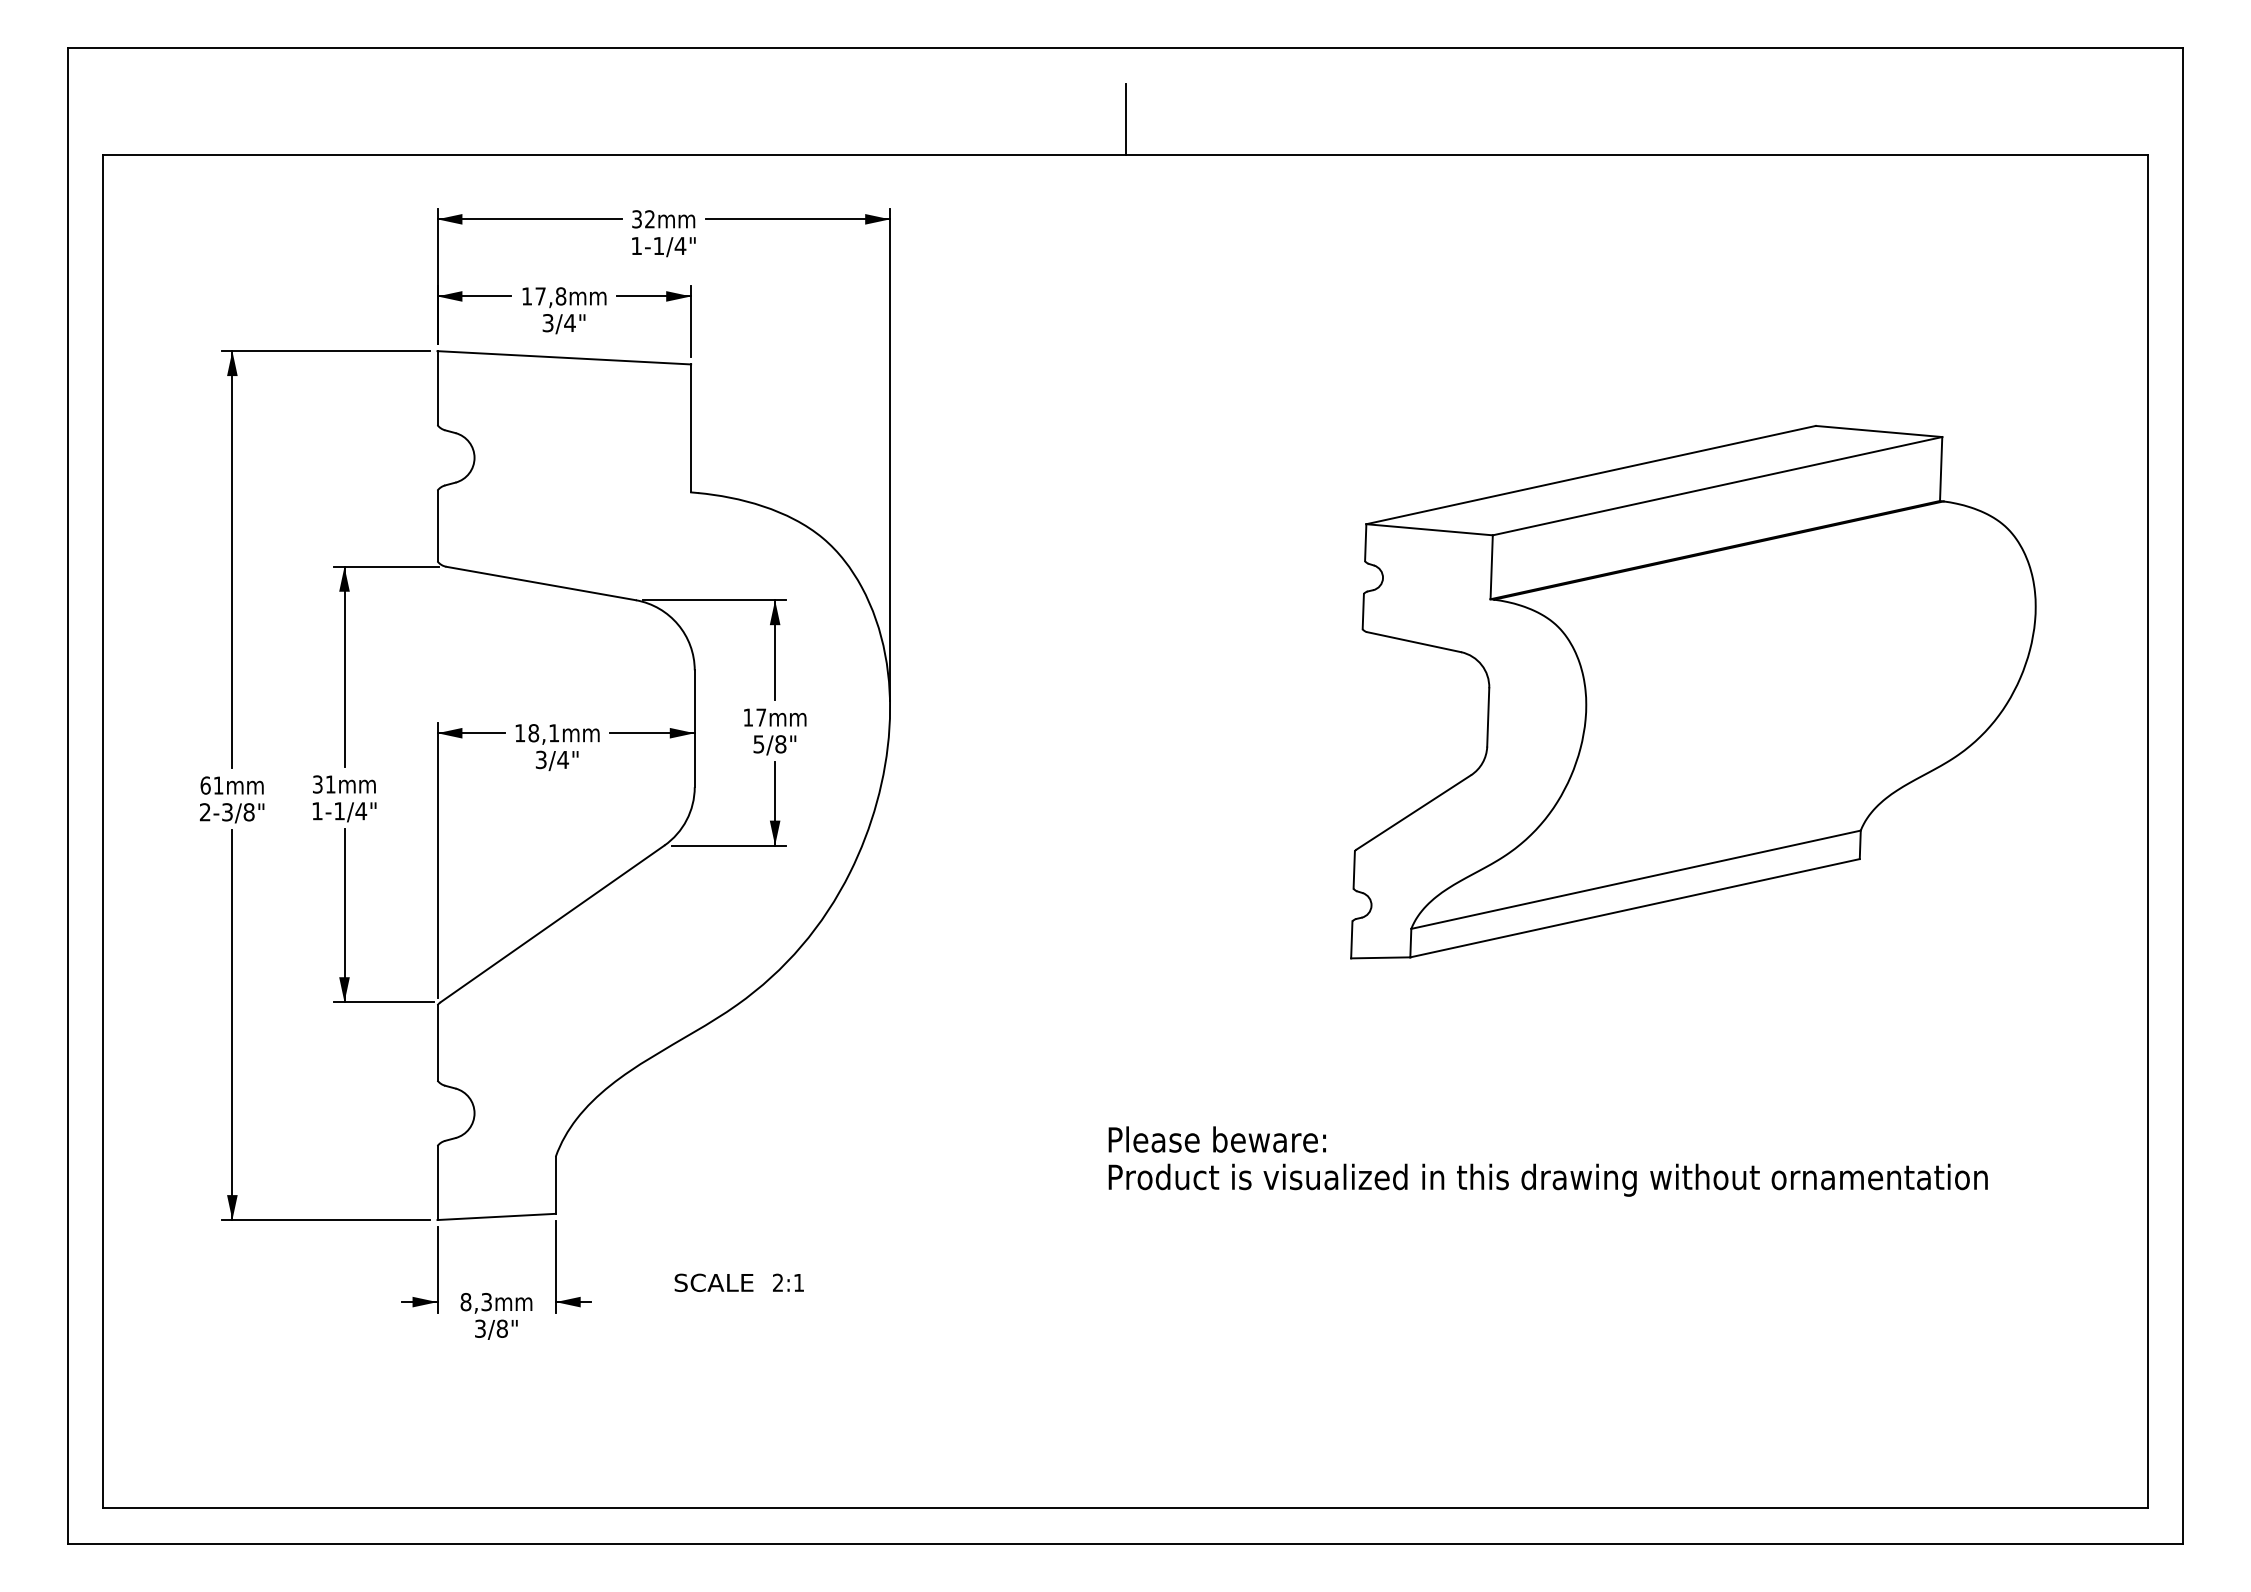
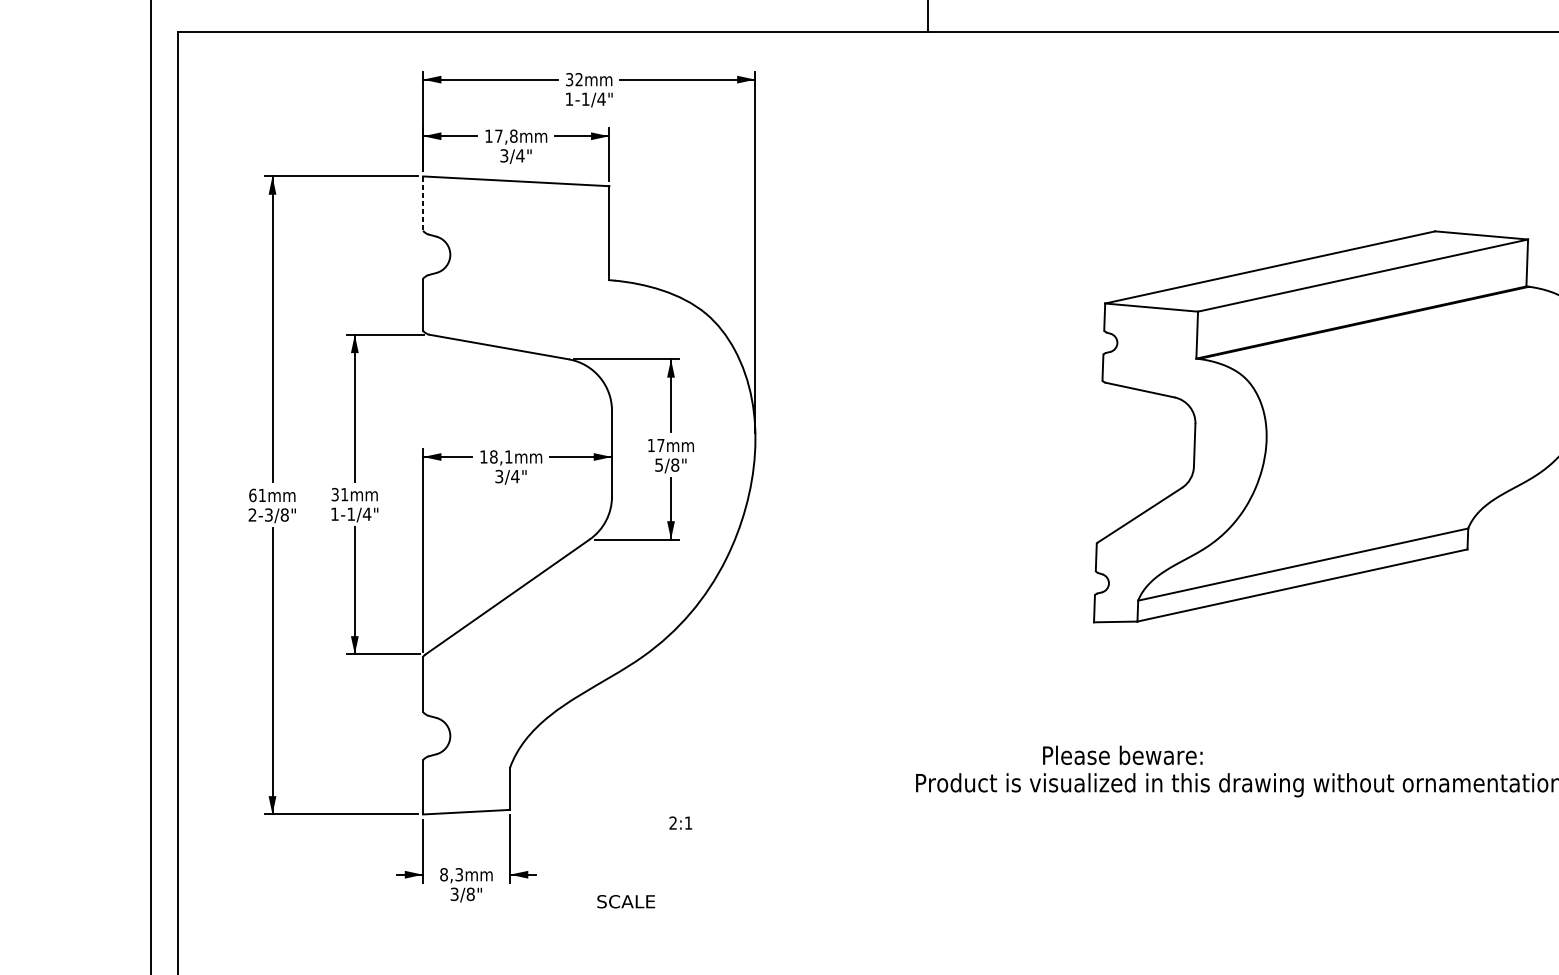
line: (437, 388) -> (423, 203), solid -> dashed
text: (1216, 1139) -> (1122, 755), moved
text: (713, 1282) -> (625, 901), moved
text: (788, 1282) -> (680, 822), moved

